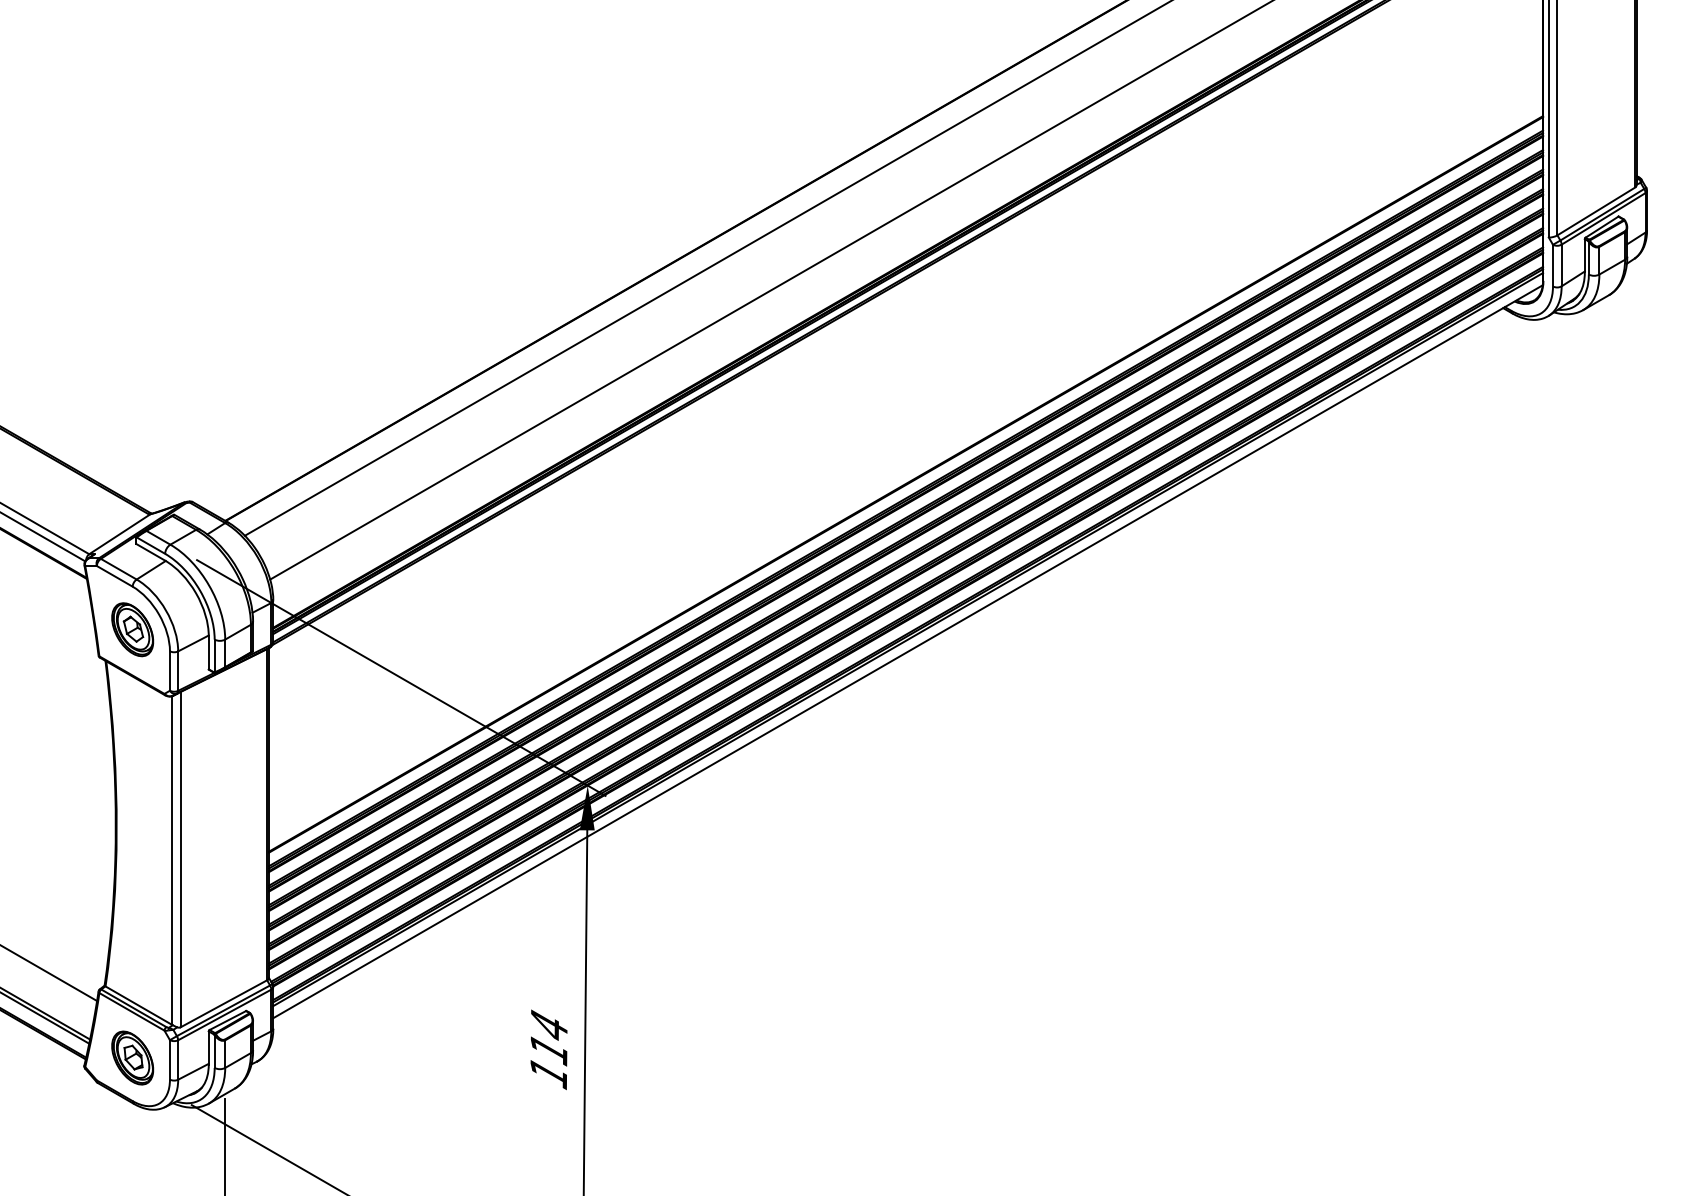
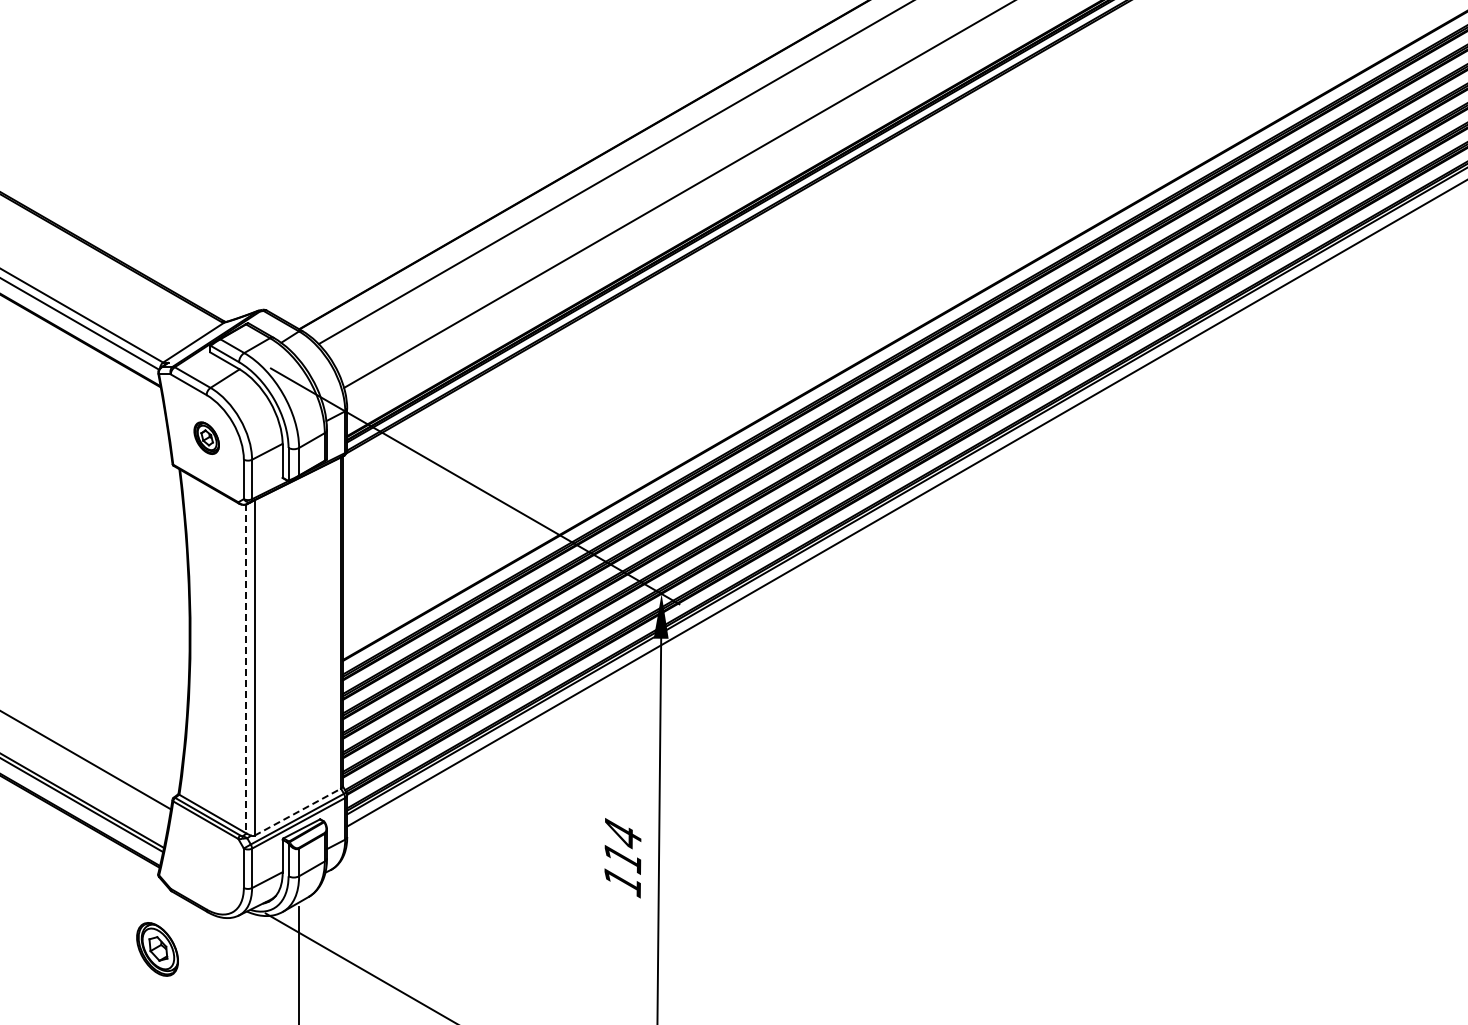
part: (132, 629) -> (206, 437), size x0.6
line: (172, 861) -> (246, 669), solid -> dashed
line: (224, 1003) -> (298, 811), solid -> dashed
part: (132, 1057) -> (157, 948), moved

